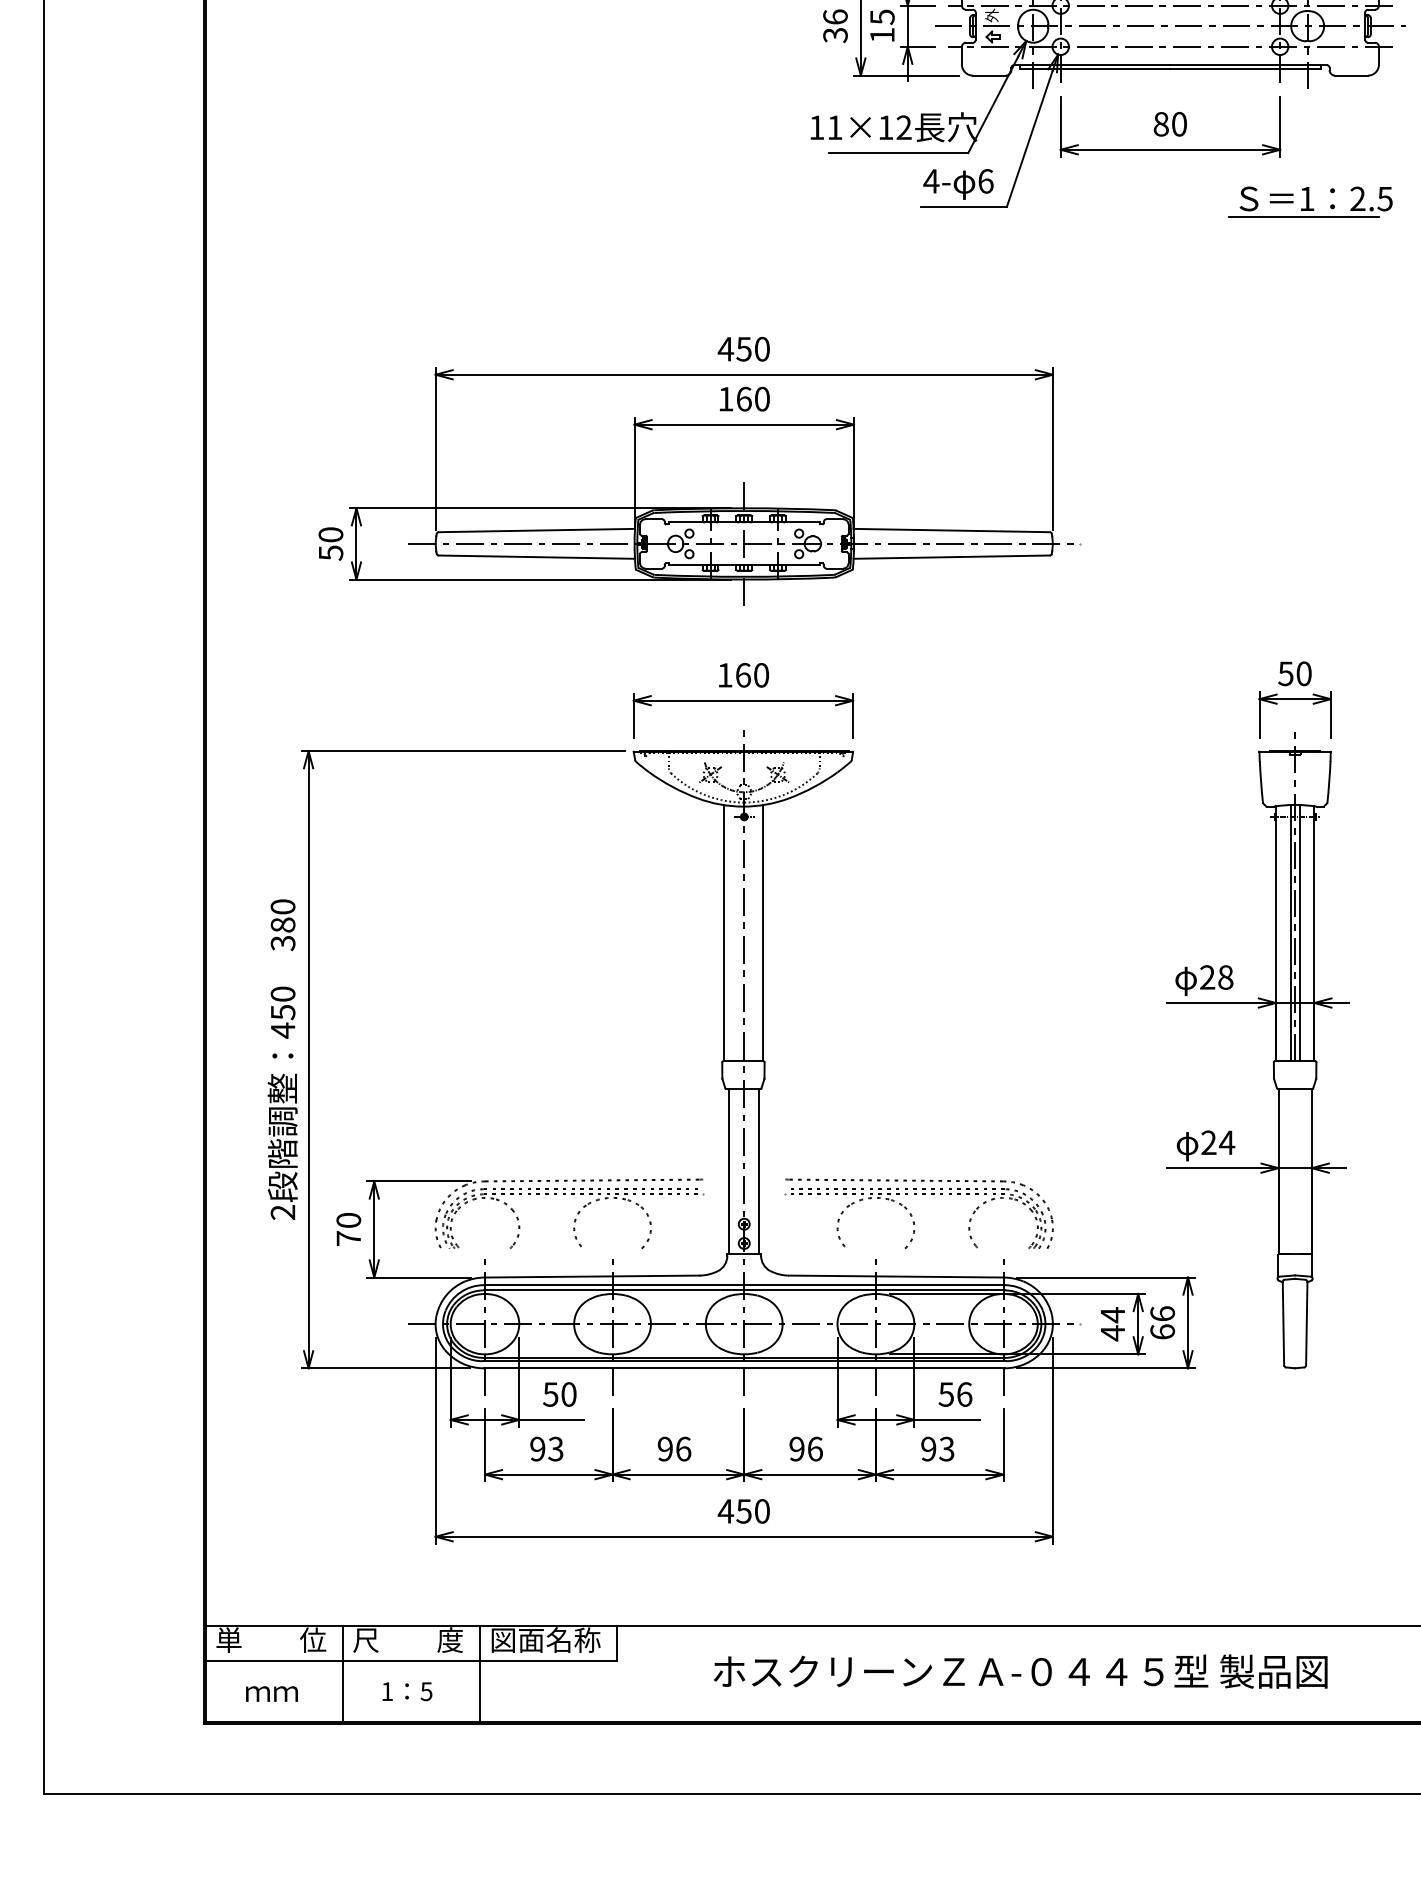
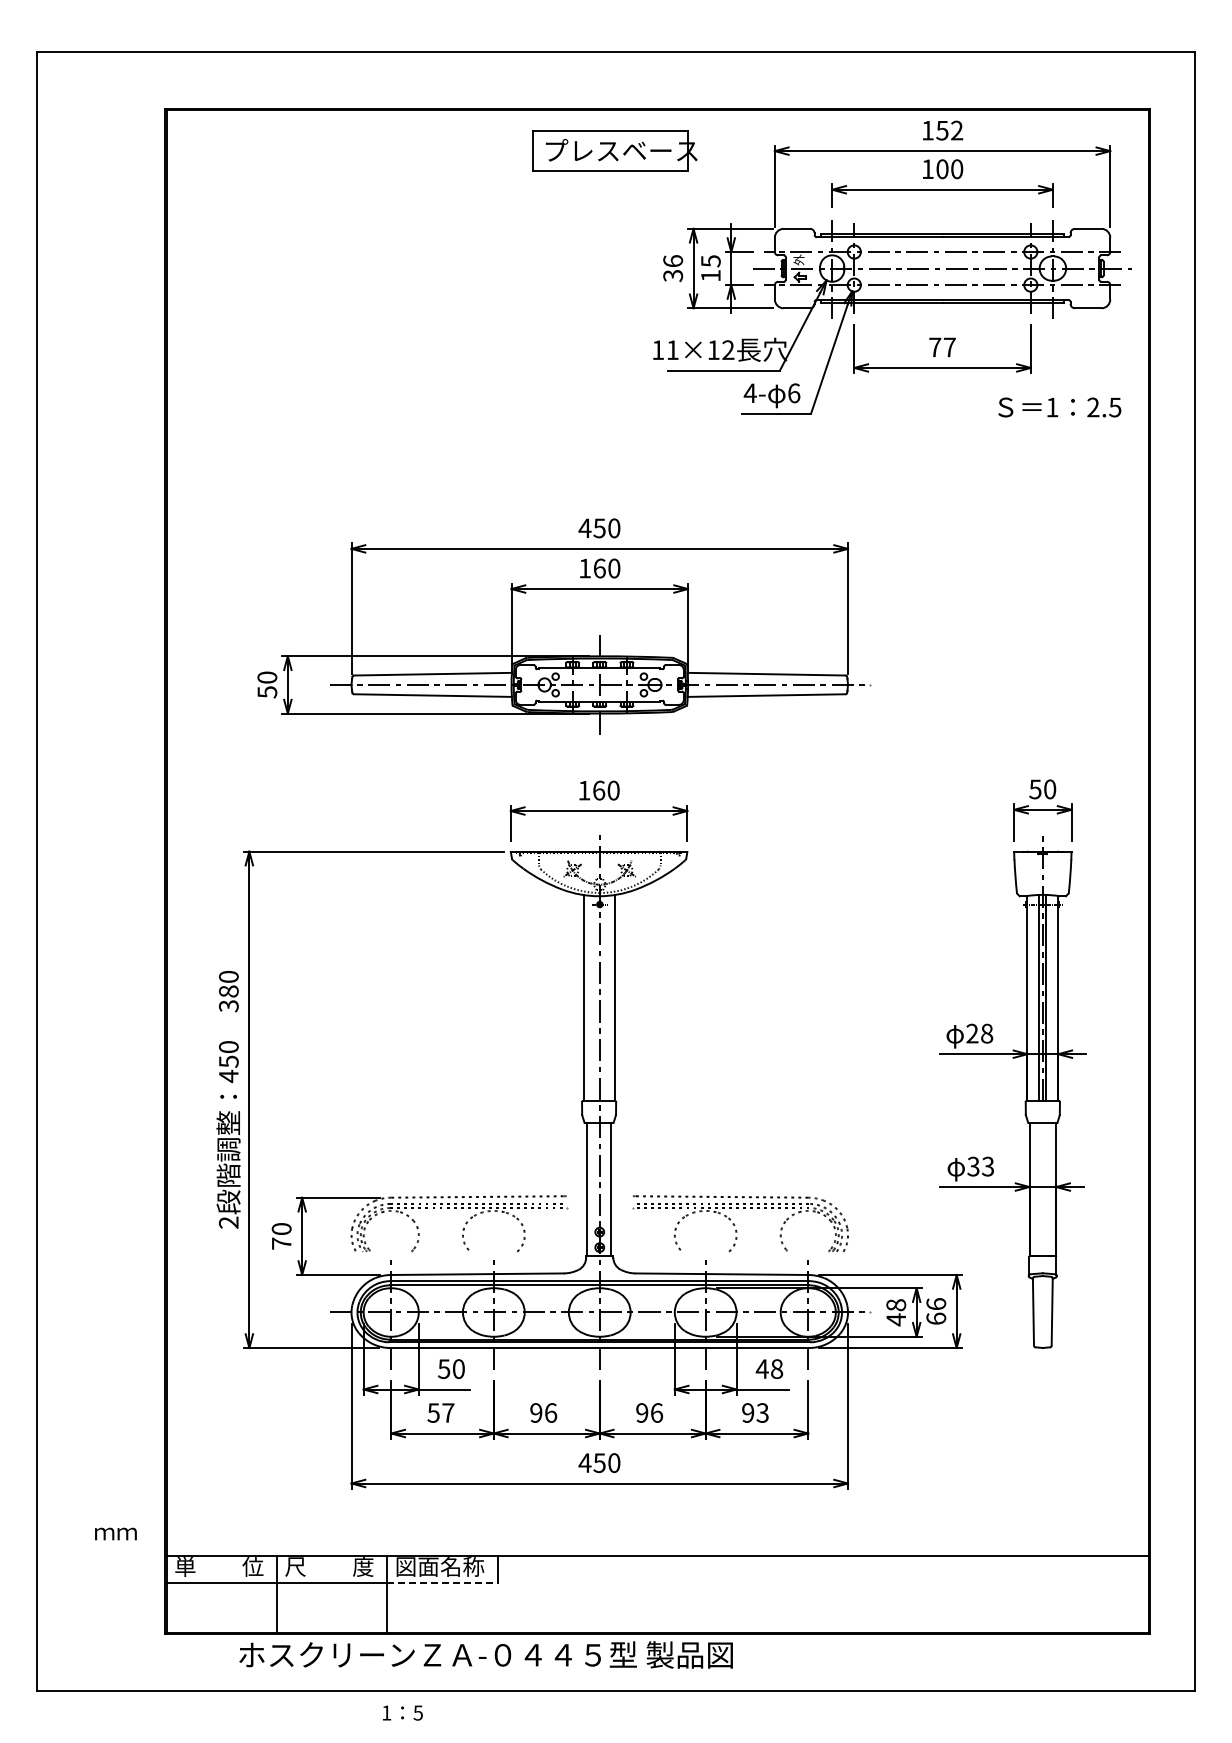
text: (1170, 124) -> (942, 347), 80 -> 77
line: (1303, 217) -> (1049, 422), removed
text: (1217, 1142) -> (980, 1166), 24 -> 33
text: (1113, 1314) -> (896, 1304), 44 -> 48
text: (955, 1395) -> (769, 1369), 56 -> 48
text: (546, 1448) -> (440, 1412), 93 -> 57
line: (549, 1661) -> (443, 1583), solid -> dashed
text: (1019, 1671) -> (485, 1654), moved
text: (406, 1690) -> (402, 1712), moved
text: (271, 1693) -> (115, 1533), moved

